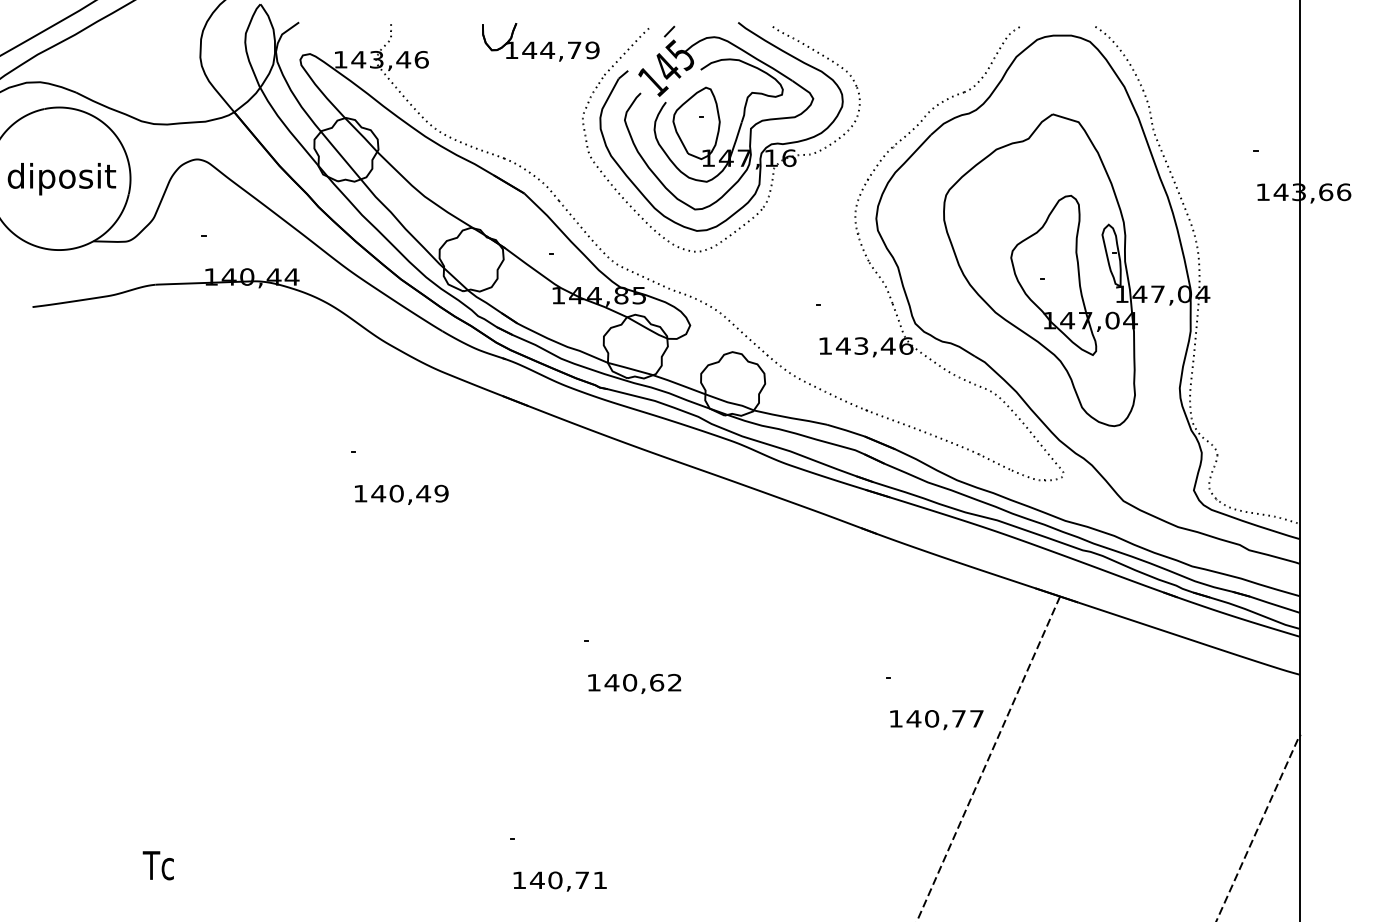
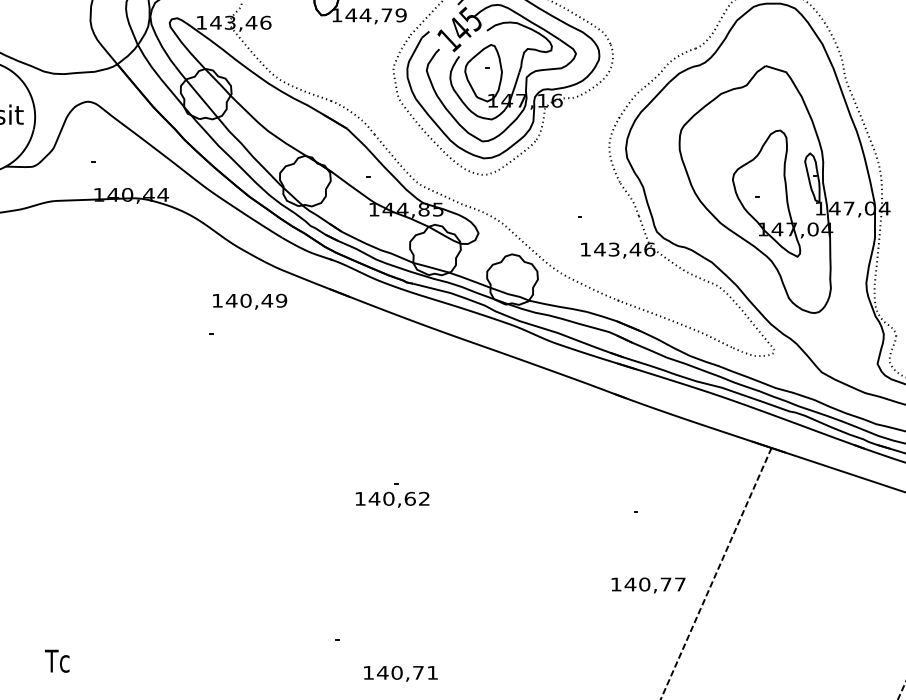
text: (401, 494) -> (249, 301), moved
text: (634, 683) -> (392, 499), moved
text: (936, 720) -> (648, 585), moved
text: (559, 881) -> (400, 673), moved

